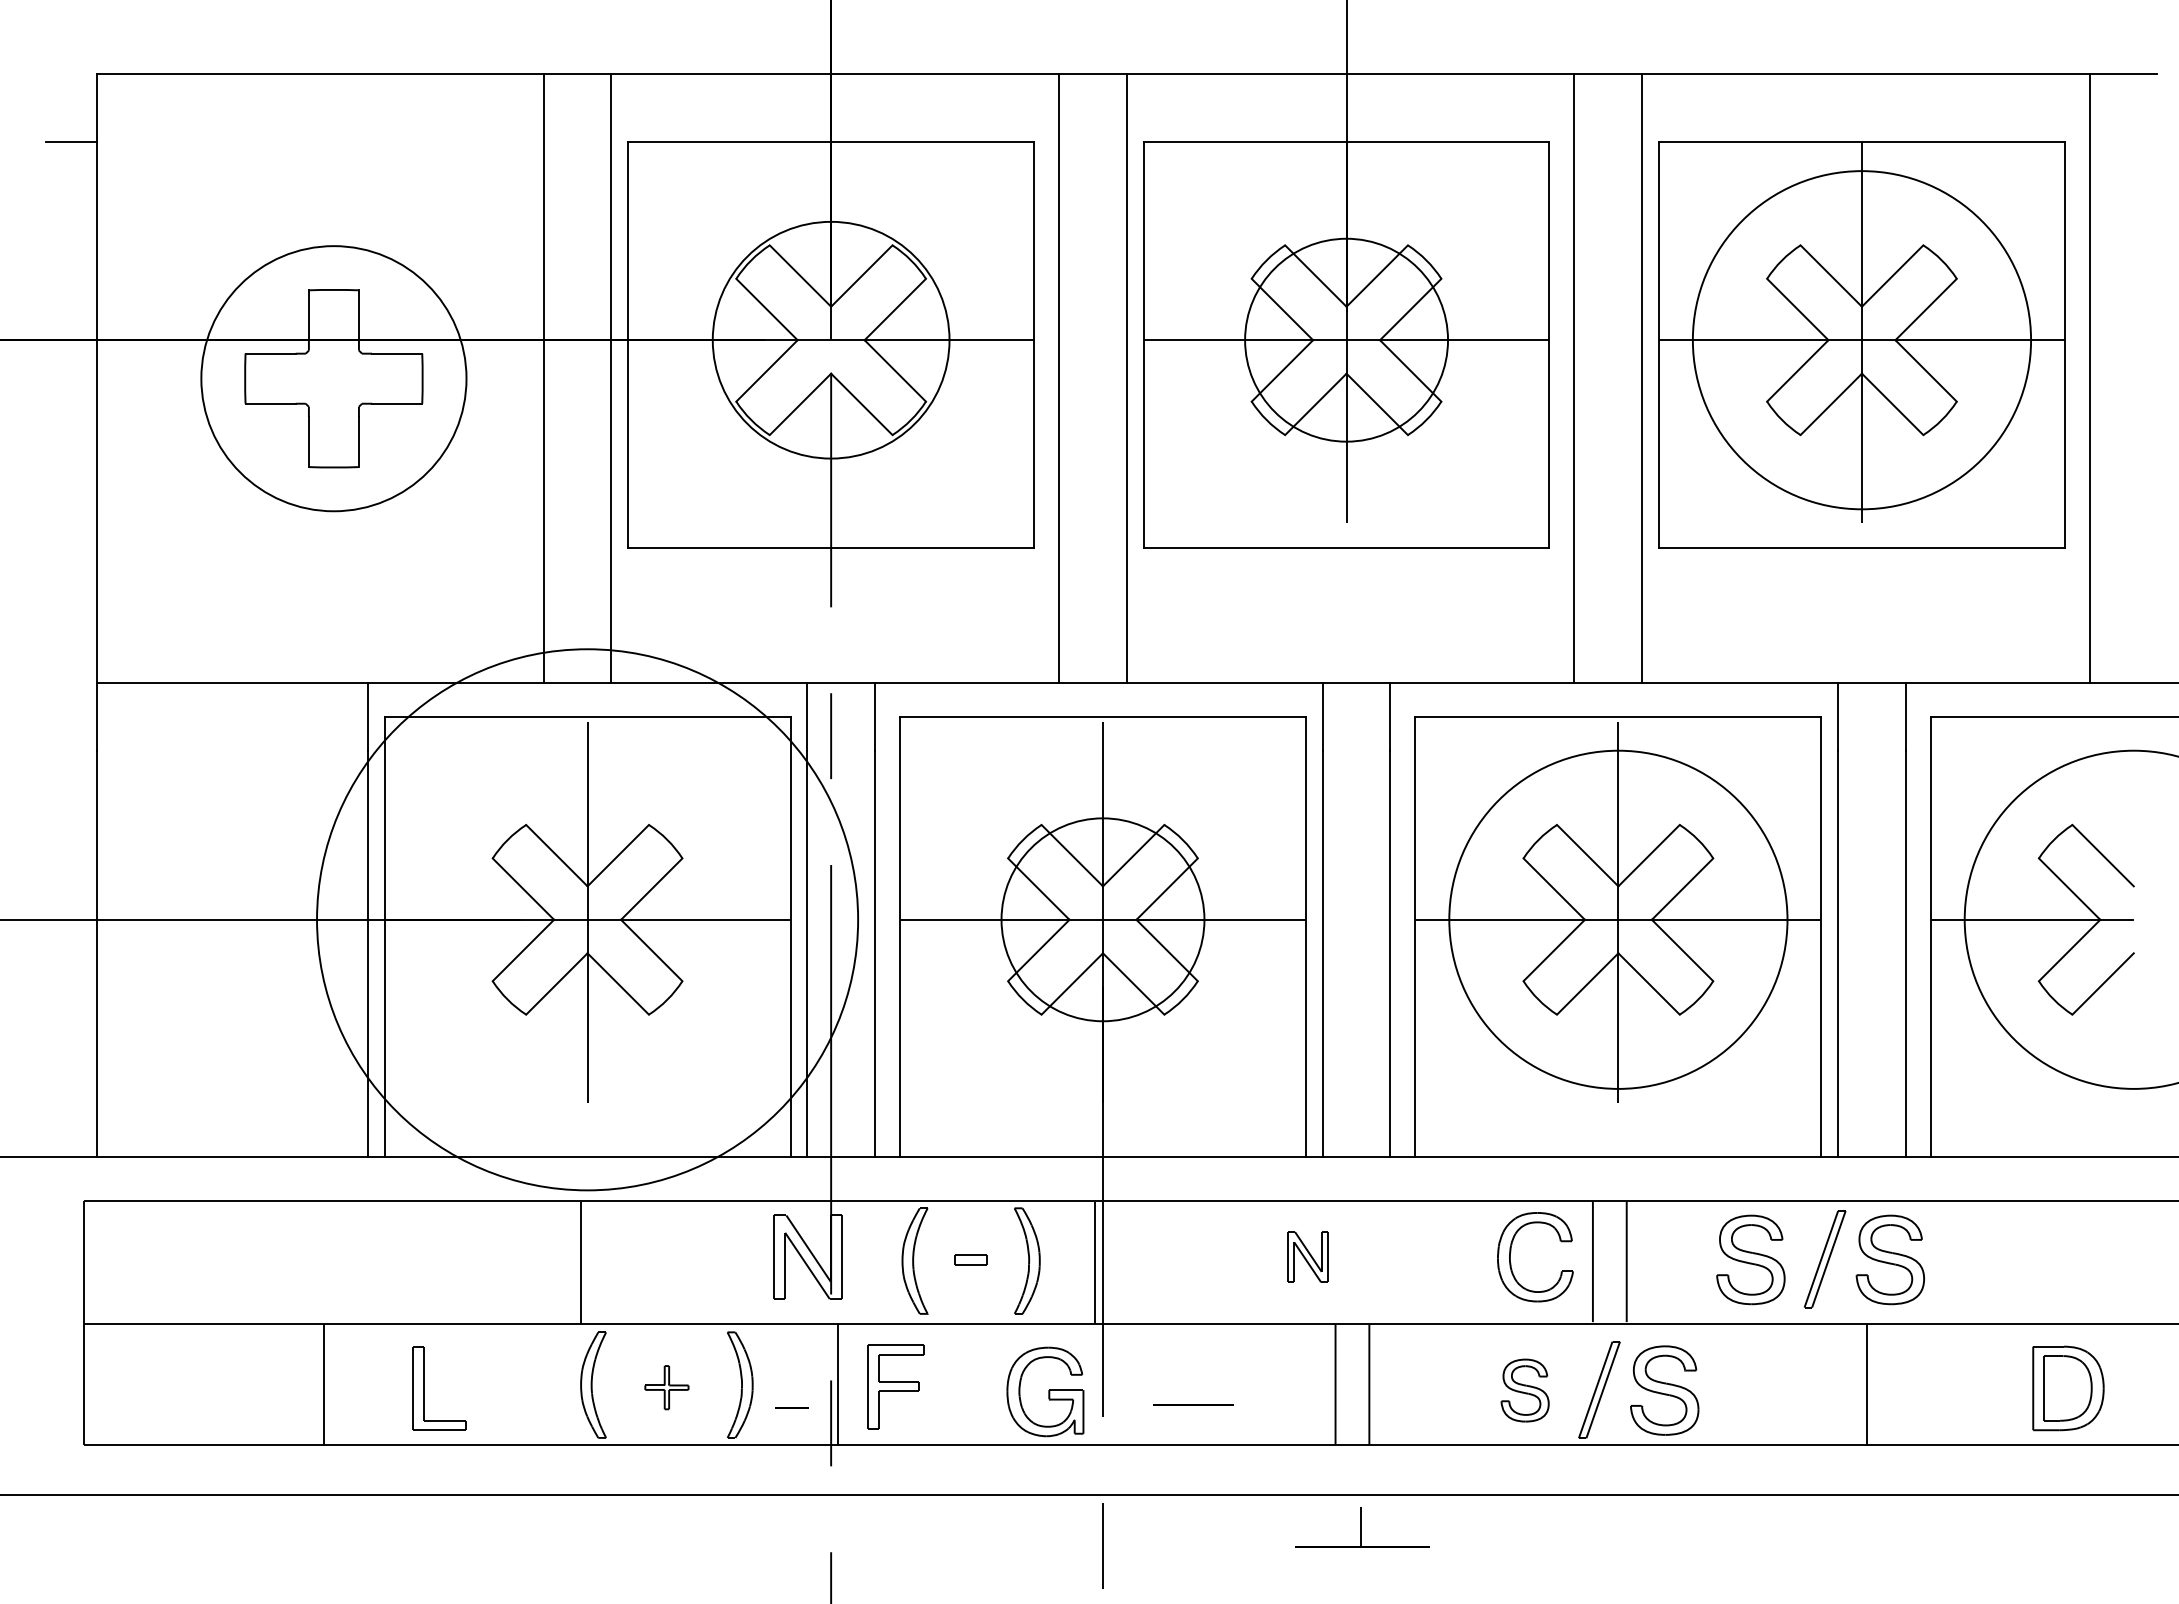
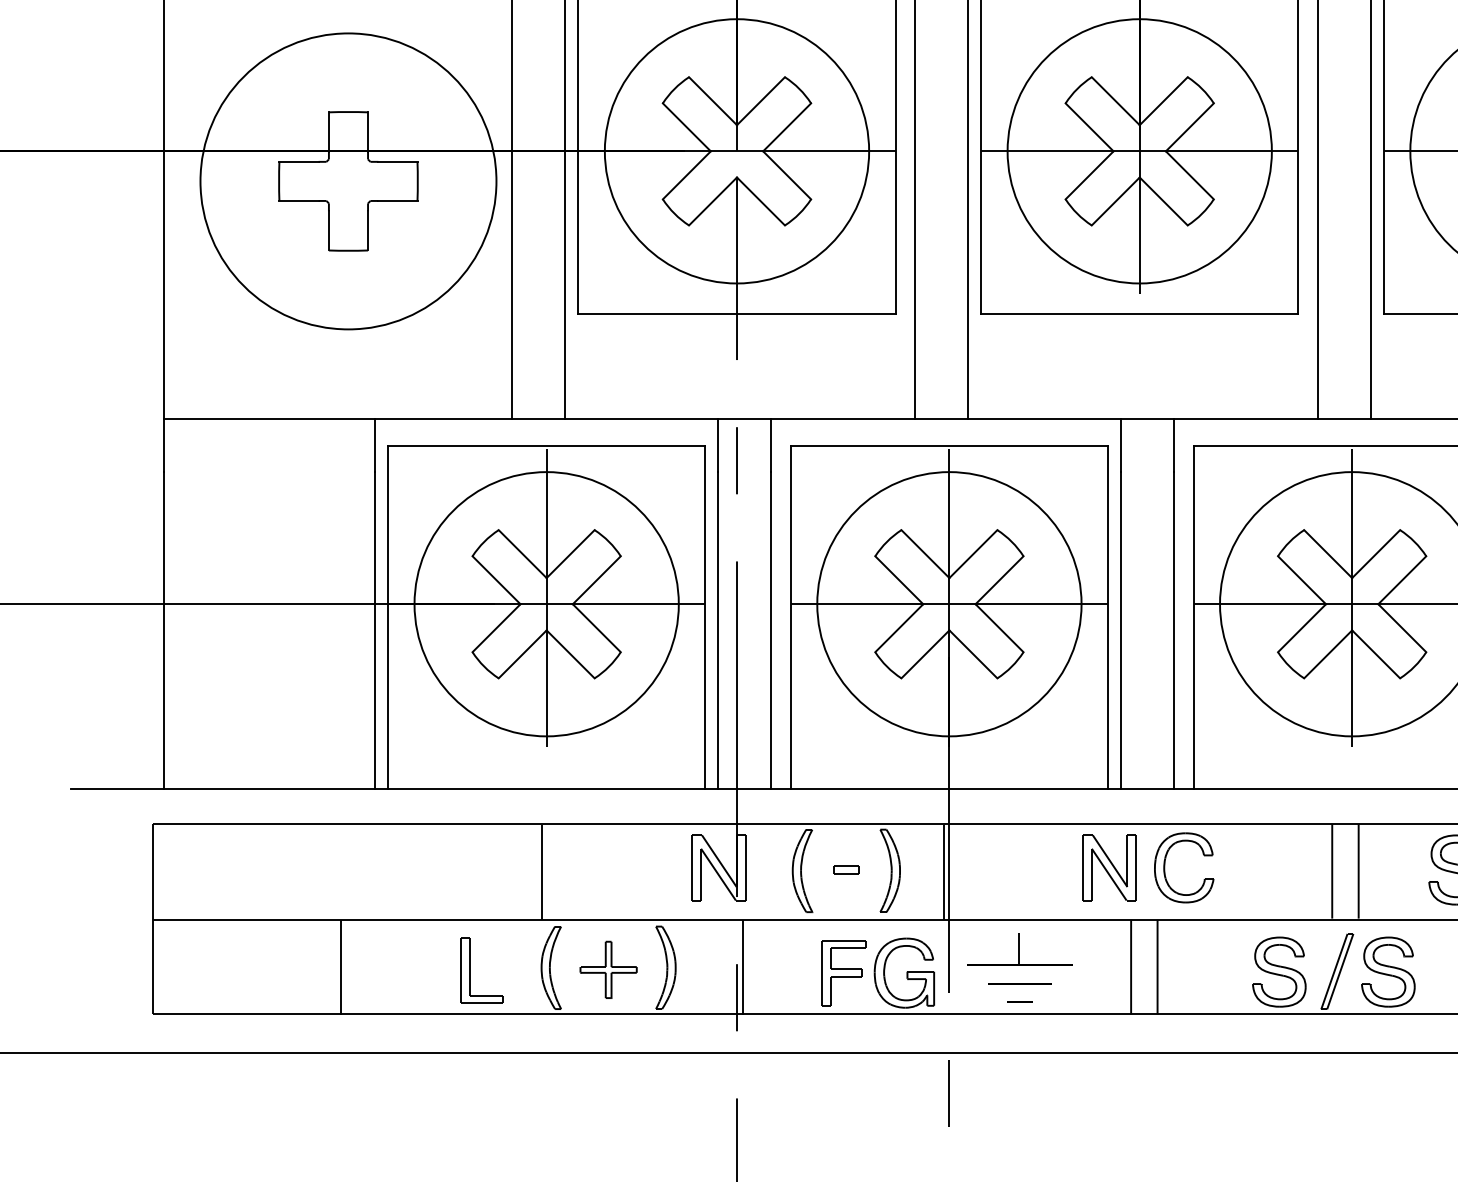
circle: (831, 340) -> (737, 151), size x1.43
circle: (1346, 340) -> (1139, 151), size x1.67
circle: (333, 378) -> (348, 181), size x1.43
circle: (587, 919) -> (546, 603), size x0.62
circle: (1102, 919) -> (949, 603), size x1.67
part: (1511, 1252) -> (1165, 864), moved
part: (1307, 1256) -> (1109, 867), size x1.67
part: (895, 1386) -> (843, 972), moved
part: (666, 1387) -> (608, 969), size x1.67
part: (424, 1388) -> (470, 970), moved
part: (1524, 1390) -> (1278, 972), size x1.43
line: (791, 1407) -> (1019, 1001), moved
part: (1362, 1527) -> (1020, 949), moved

